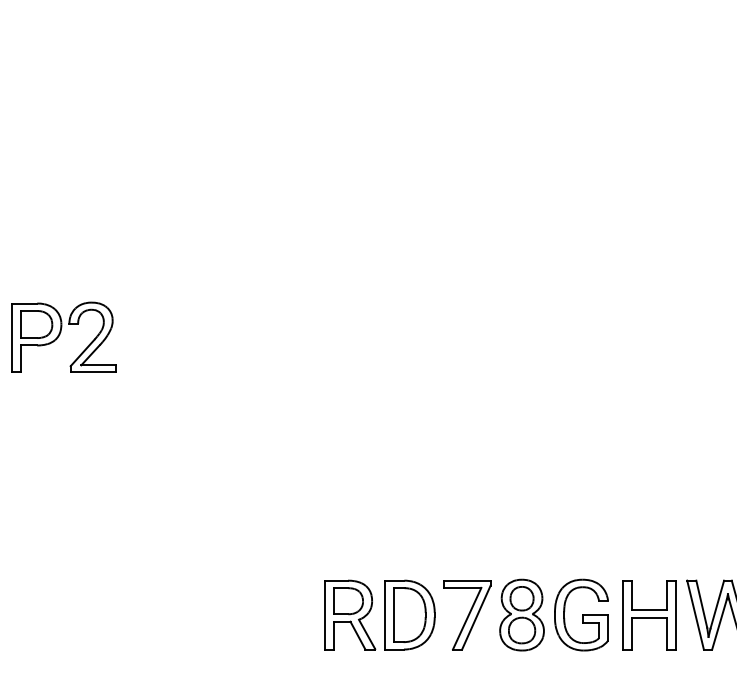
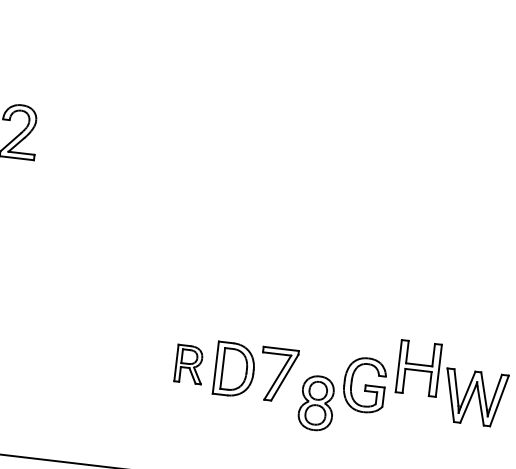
part: (350, 614) -> (189, 364), size x0.7
part: (521, 614) -> (316, 402), moved
part: (649, 615) -> (418, 368), moved

